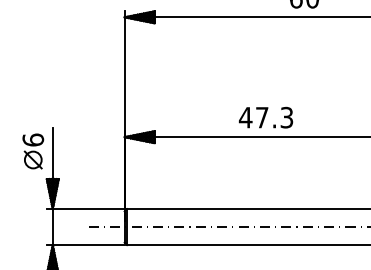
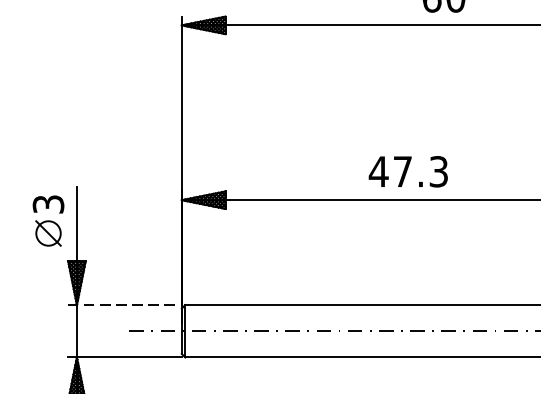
text: (266, 117) -> (409, 171), moved
text: (33, 139) -> (48, 203), 6 -> 3
line: (85, 209) -> (124, 305), solid -> dashed

